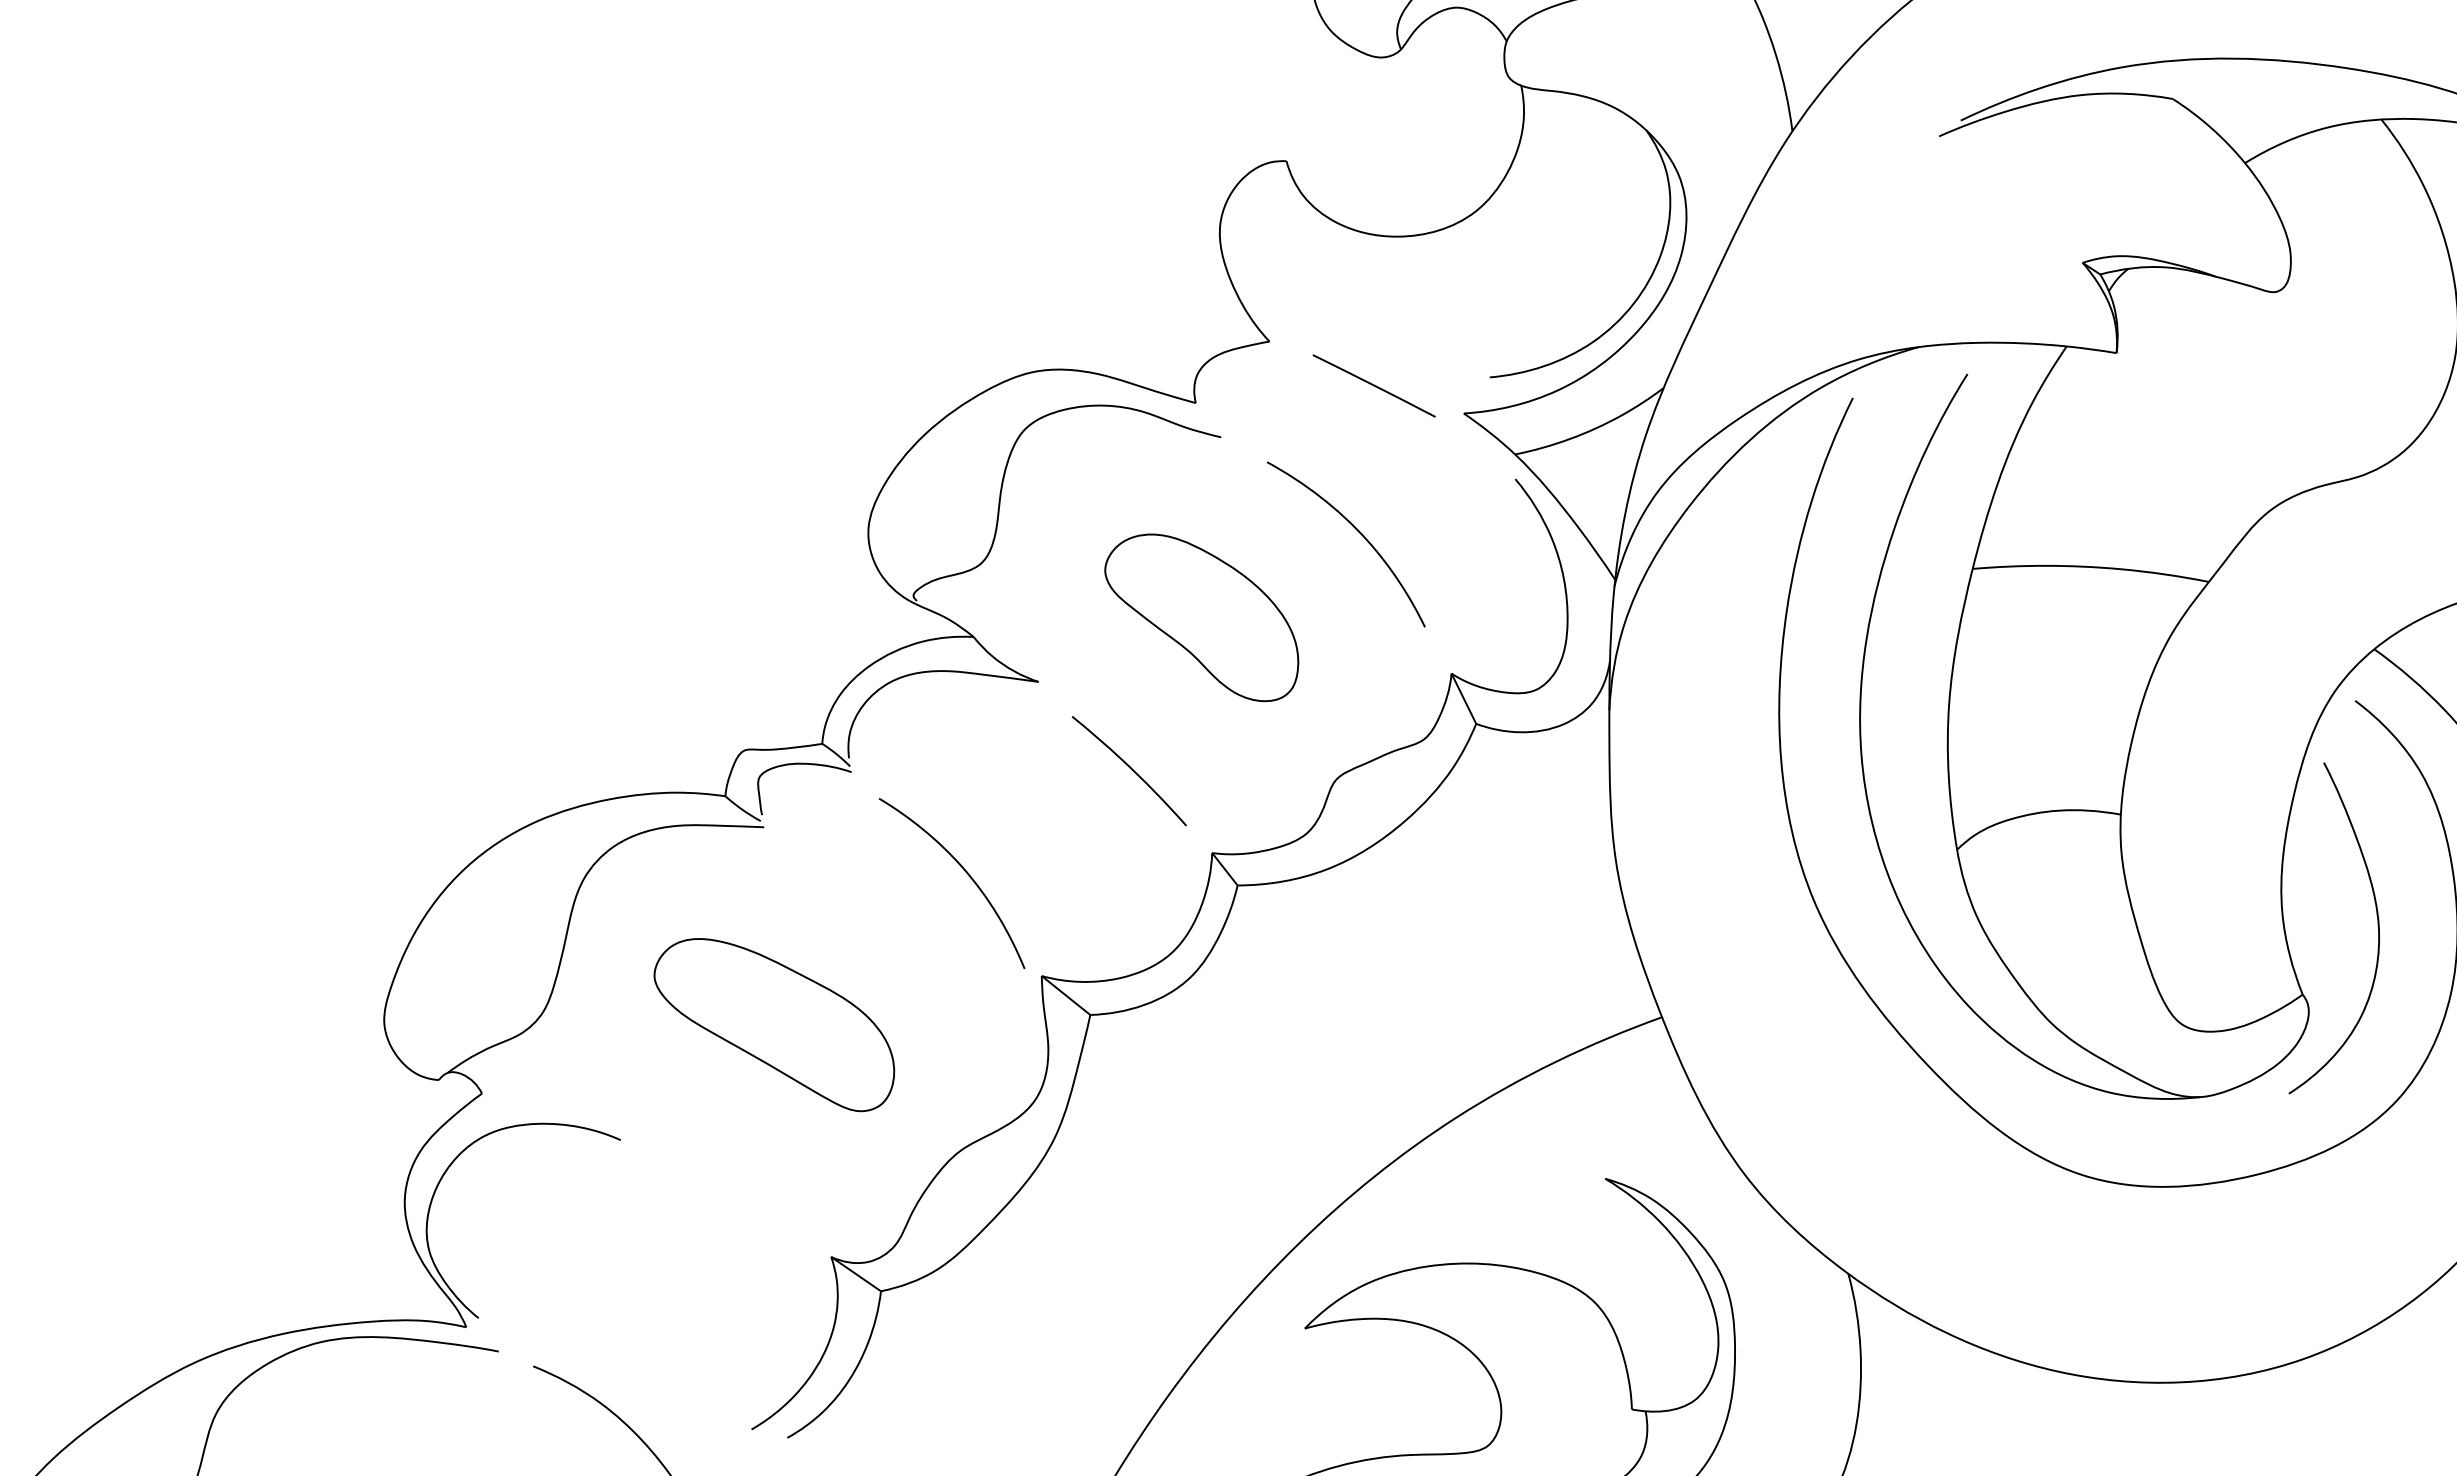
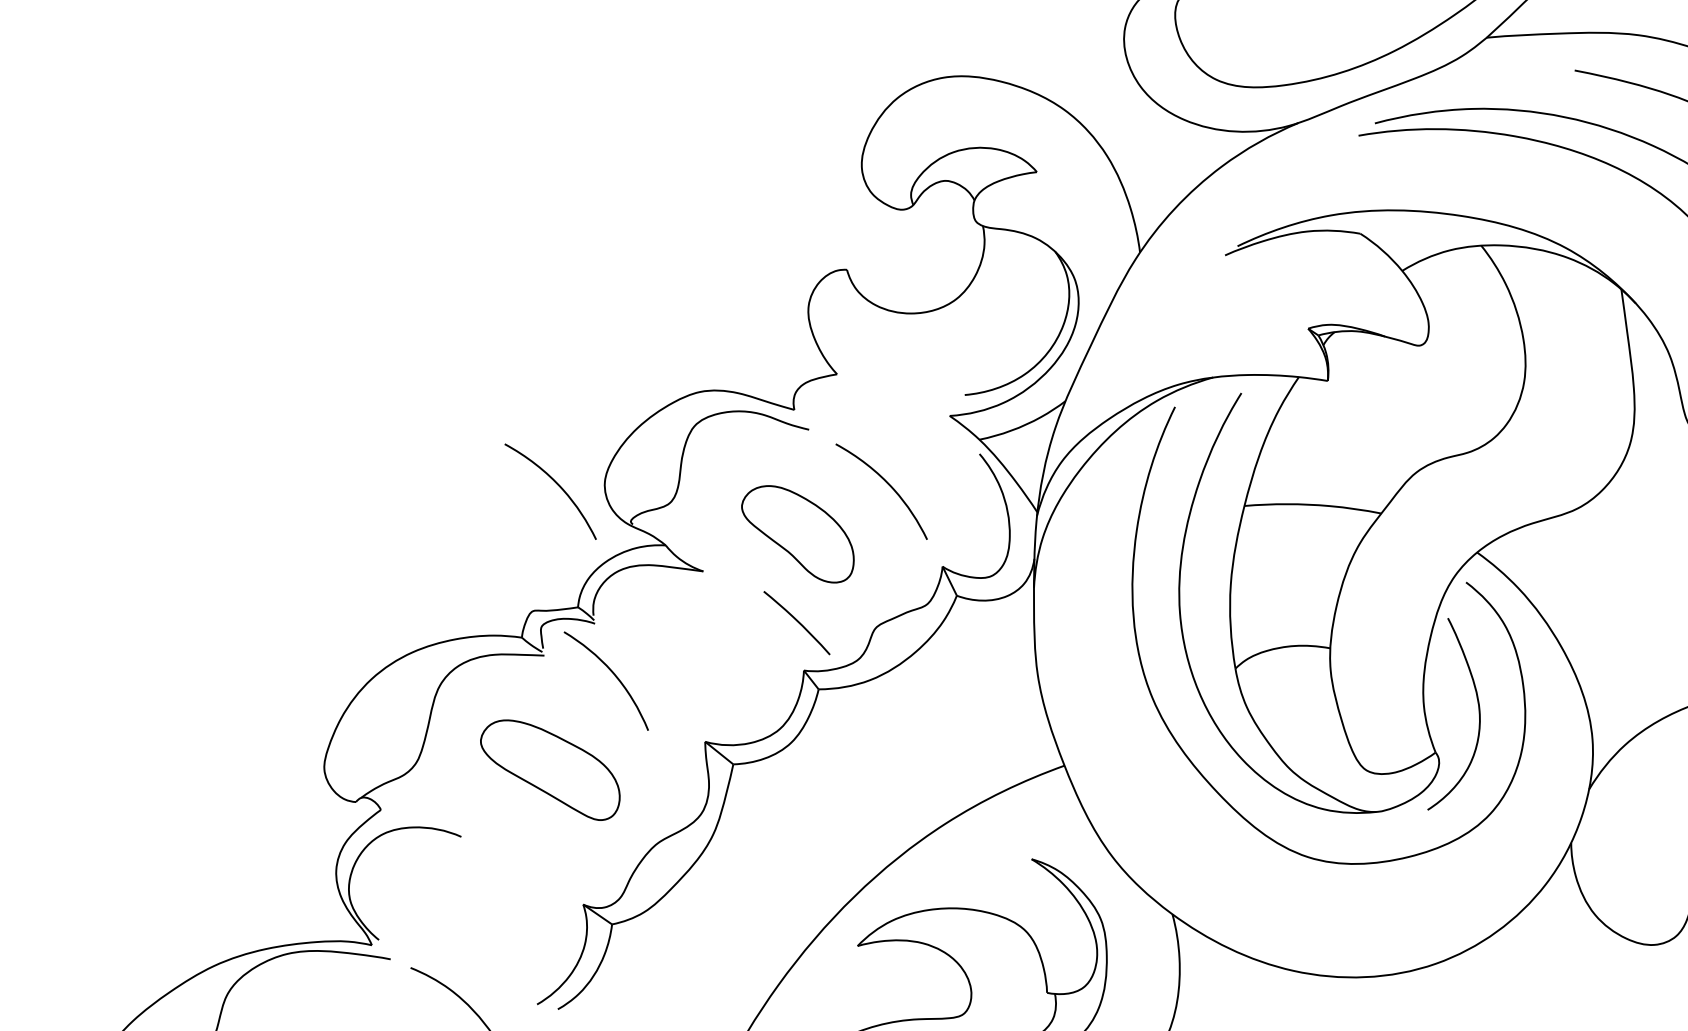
line: (1373, 385) -> (897, 399), removed
curve: (785, 531) -> (556, 484), added
curve: (1130, 770) -> (797, 622), moved
curve: (962, 870) -> (612, 673), moved

